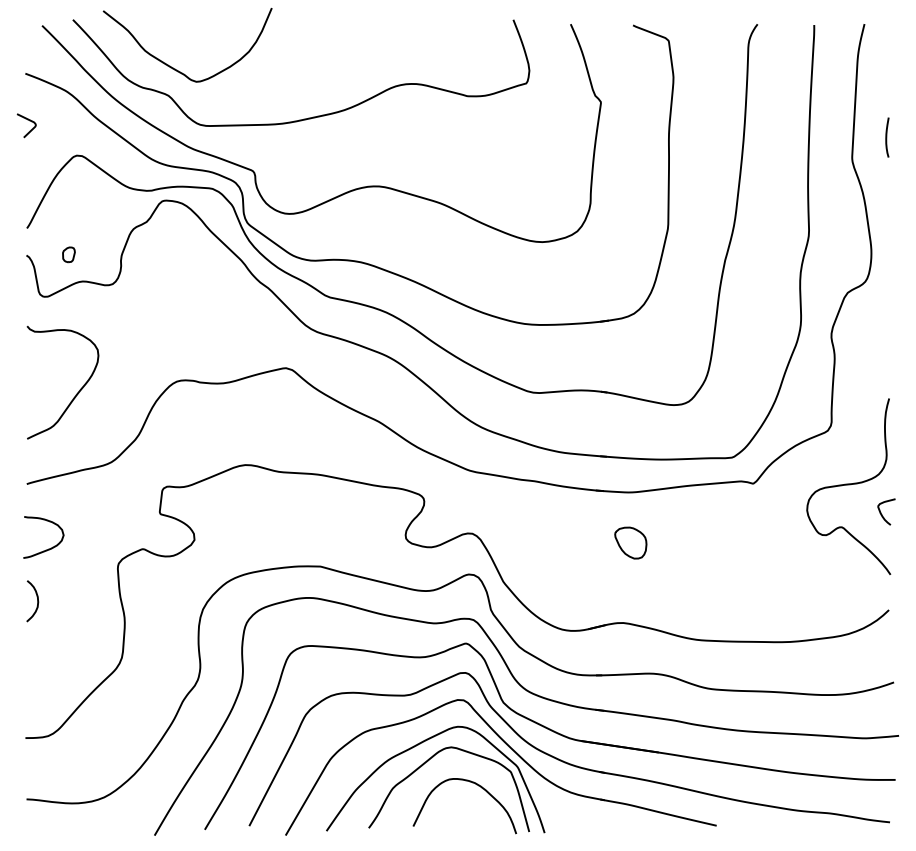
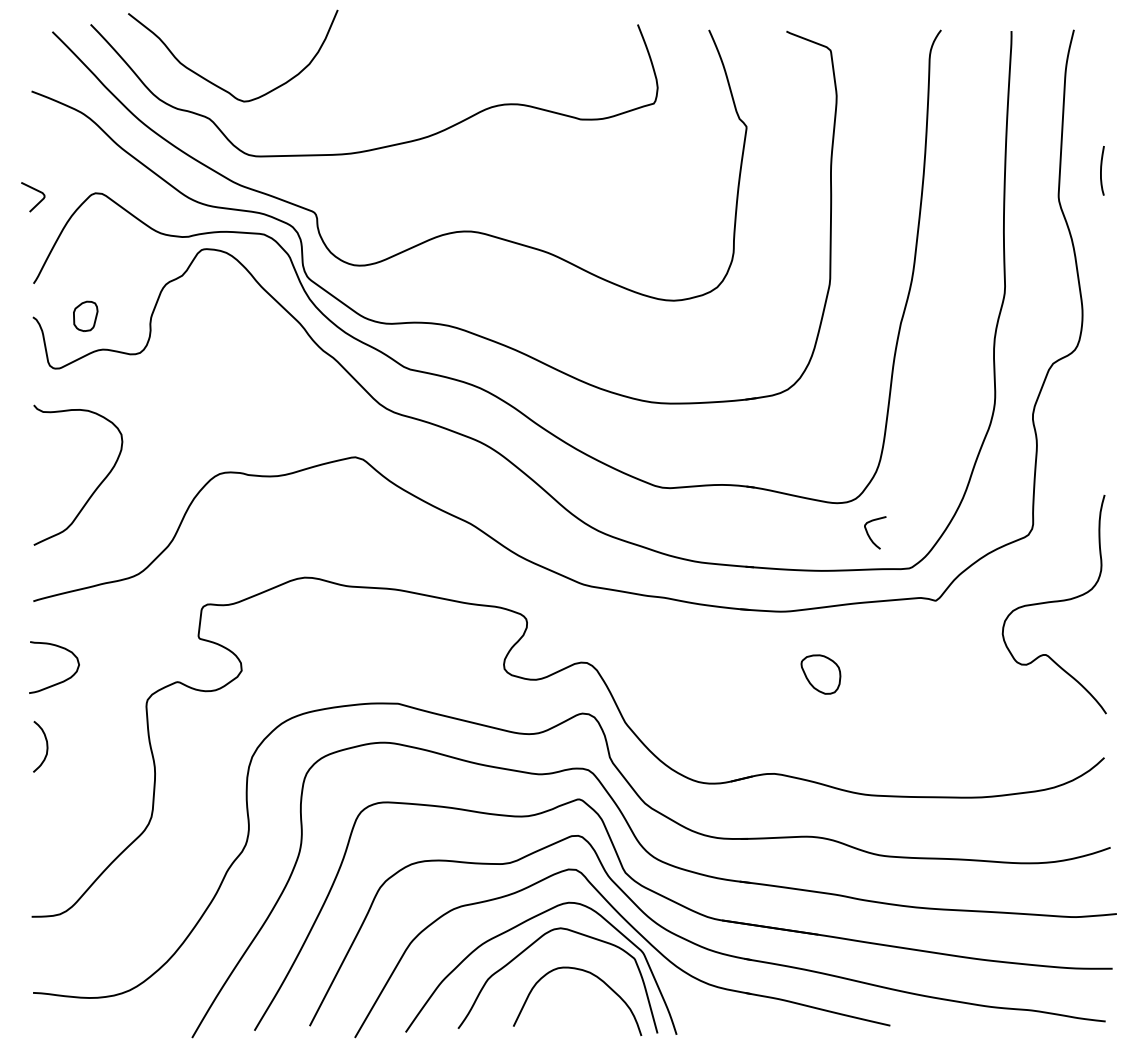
curve: (29, 121) -> (36, 191), moved
part: (68, 254) -> (85, 316), size x1.6
curve: (882, 514) -> (870, 535), moved
part: (630, 542) -> (820, 673), moved

